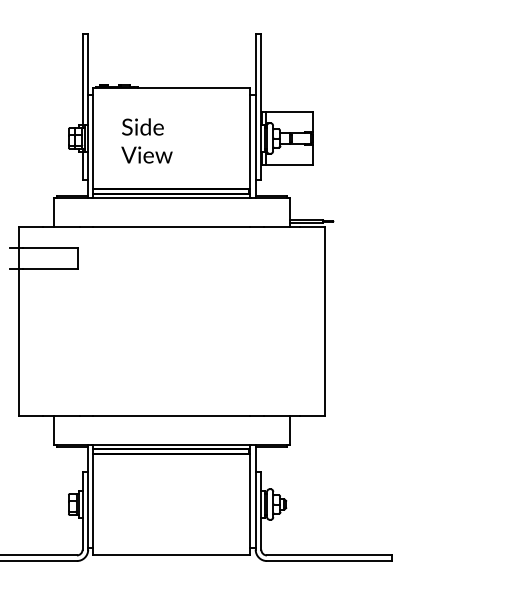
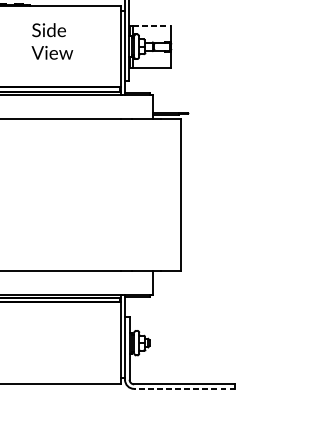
line: (289, 112) -> (152, 25), solid -> dashed
text: (146, 140) -> (51, 41), moved
line: (328, 561) -> (183, 389), solid -> dashed

